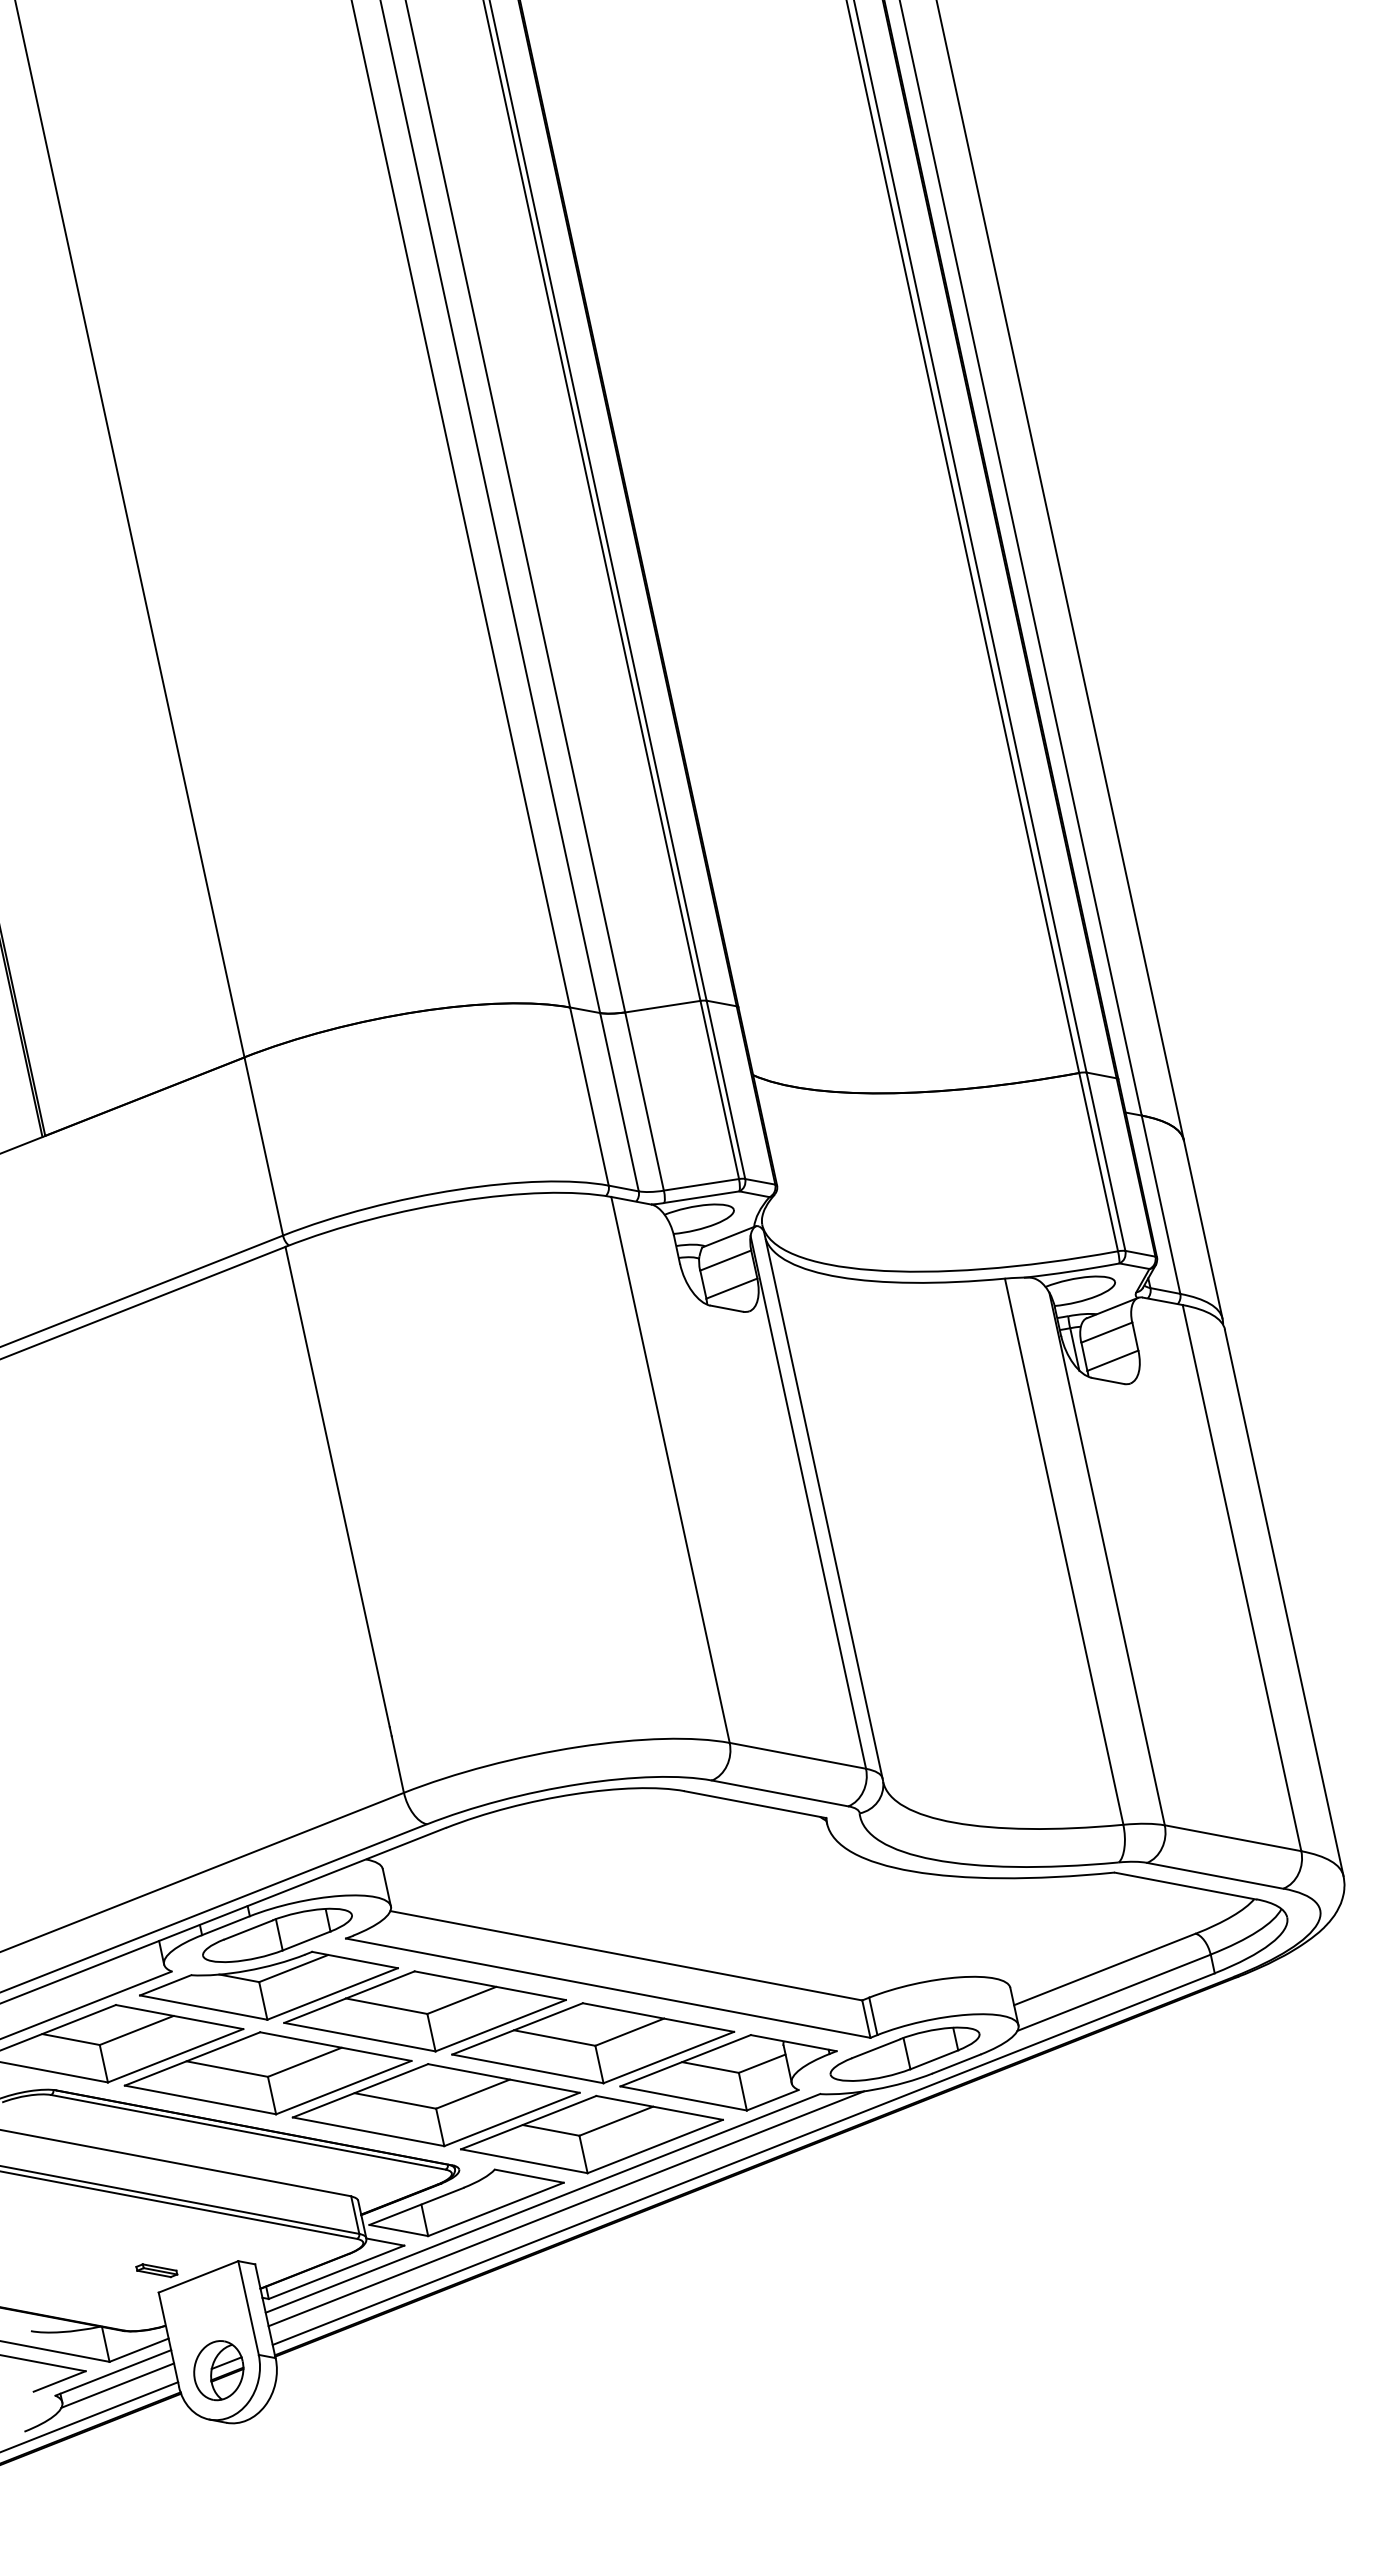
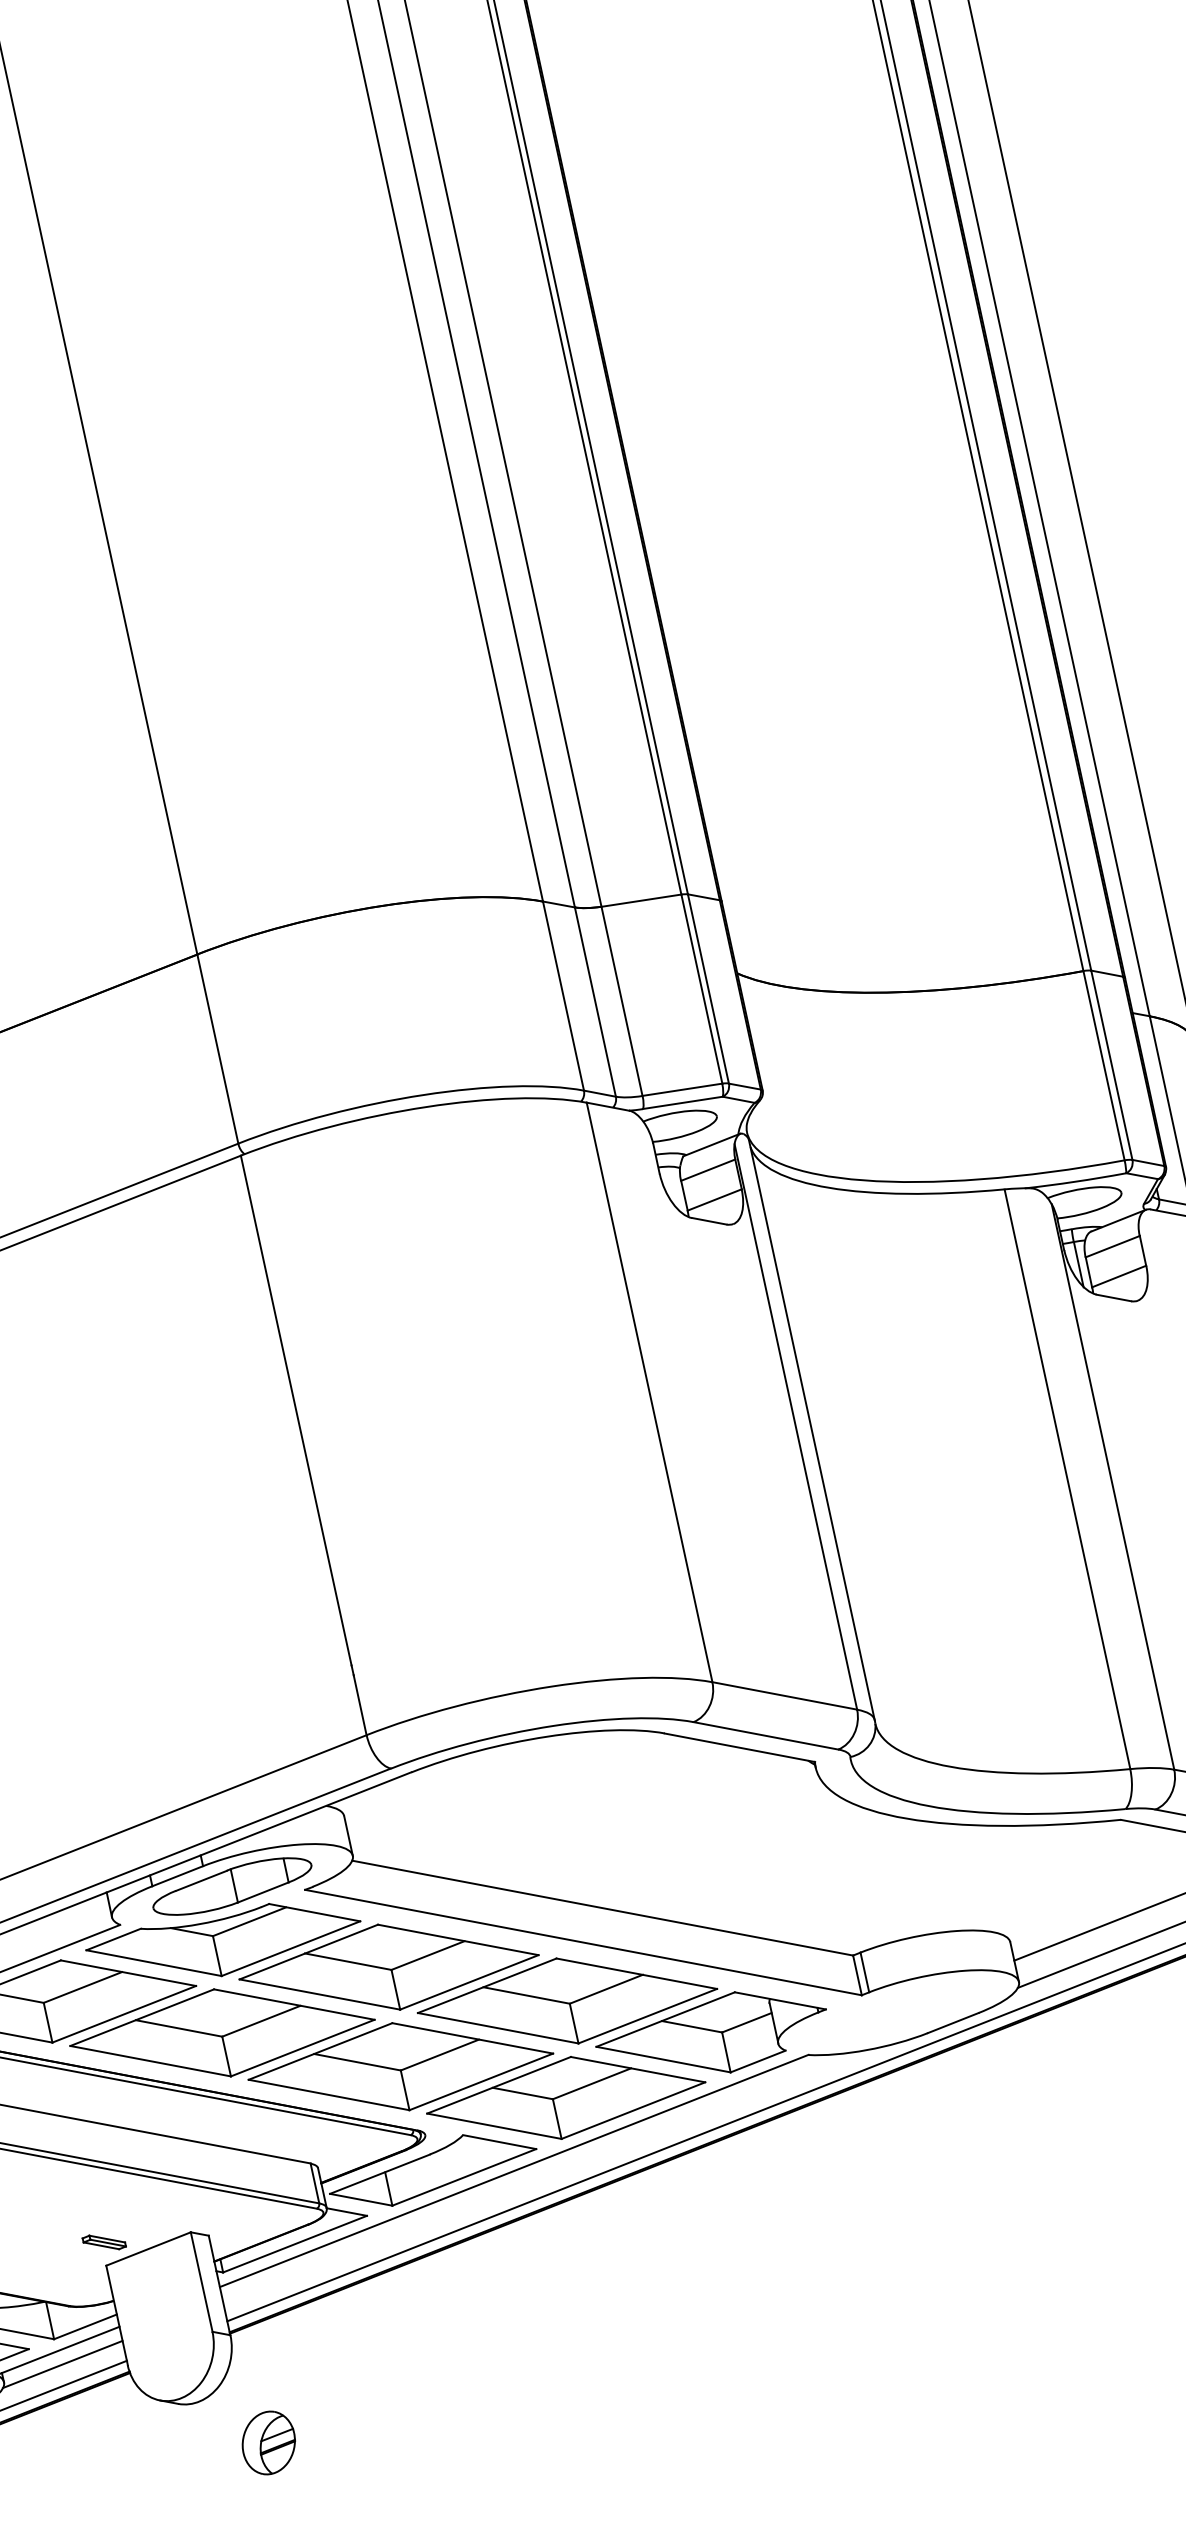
part: (904, 2053) -> (897, 2011), removed
line: (566, 2208) -> (539, 2176), removed
part: (218, 2370) -> (268, 2442), moved

